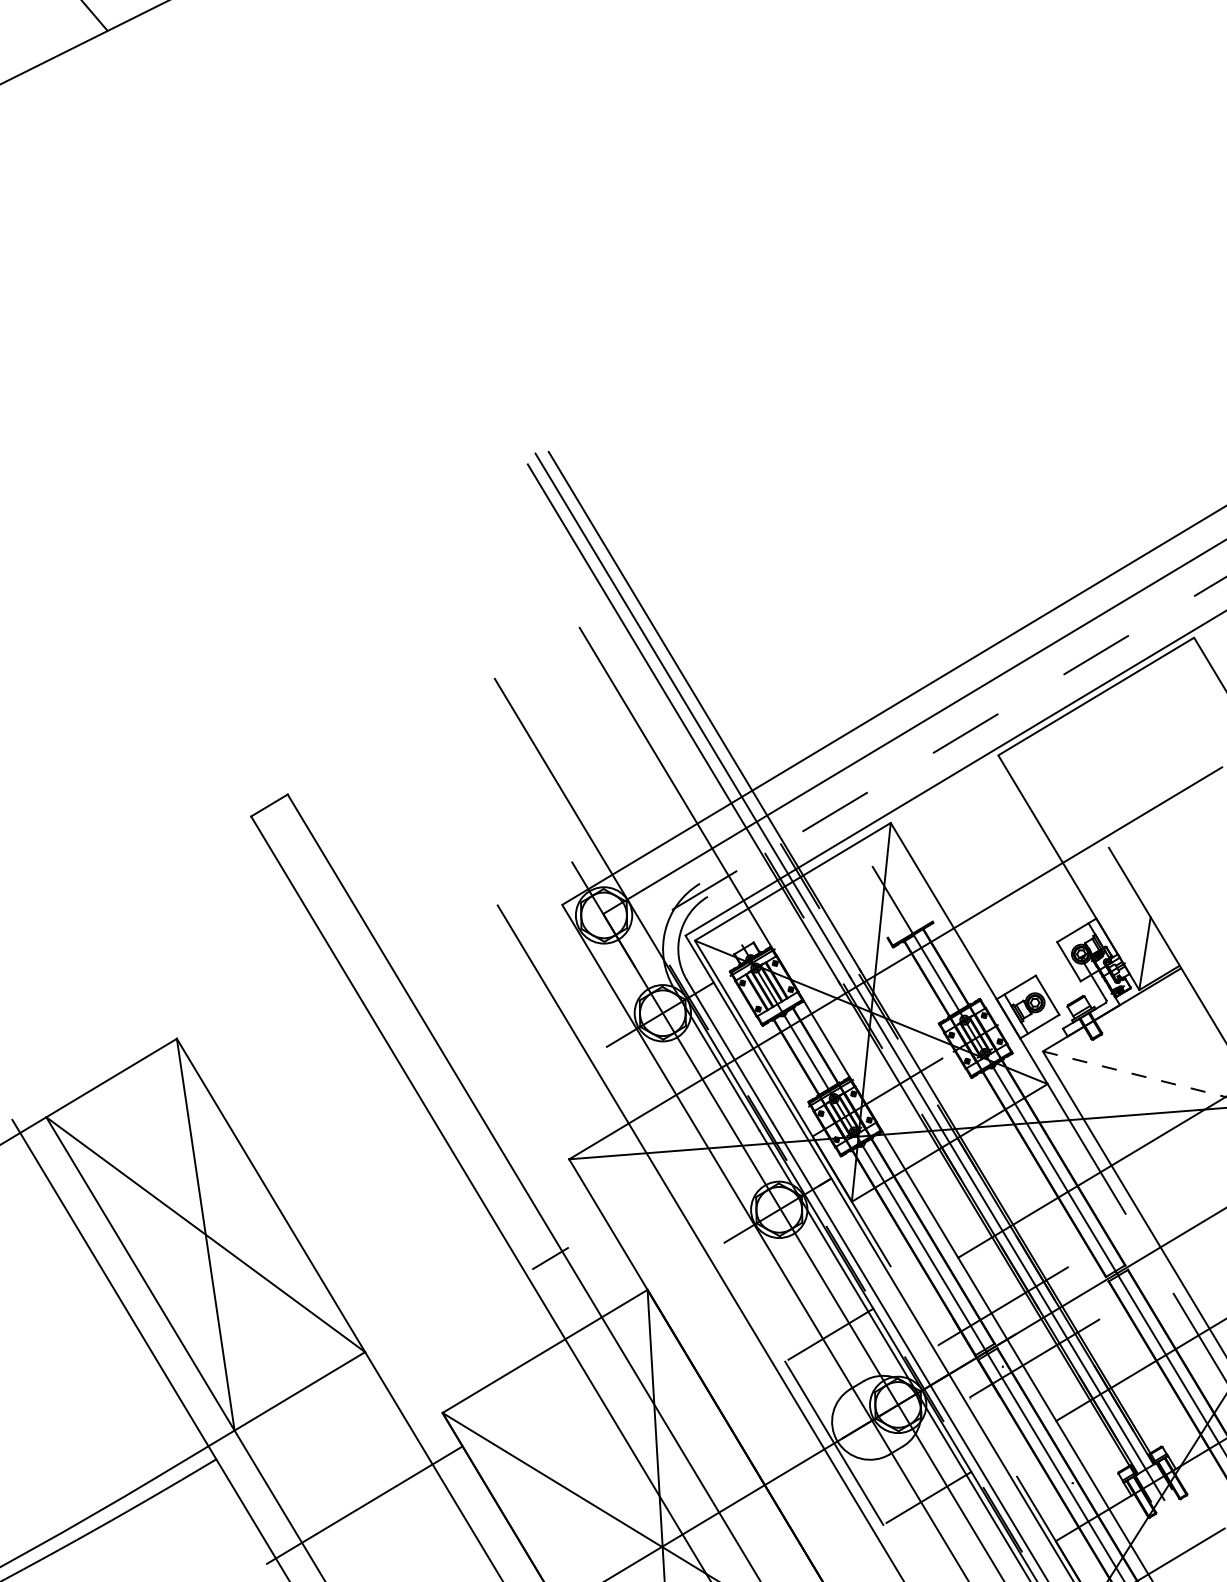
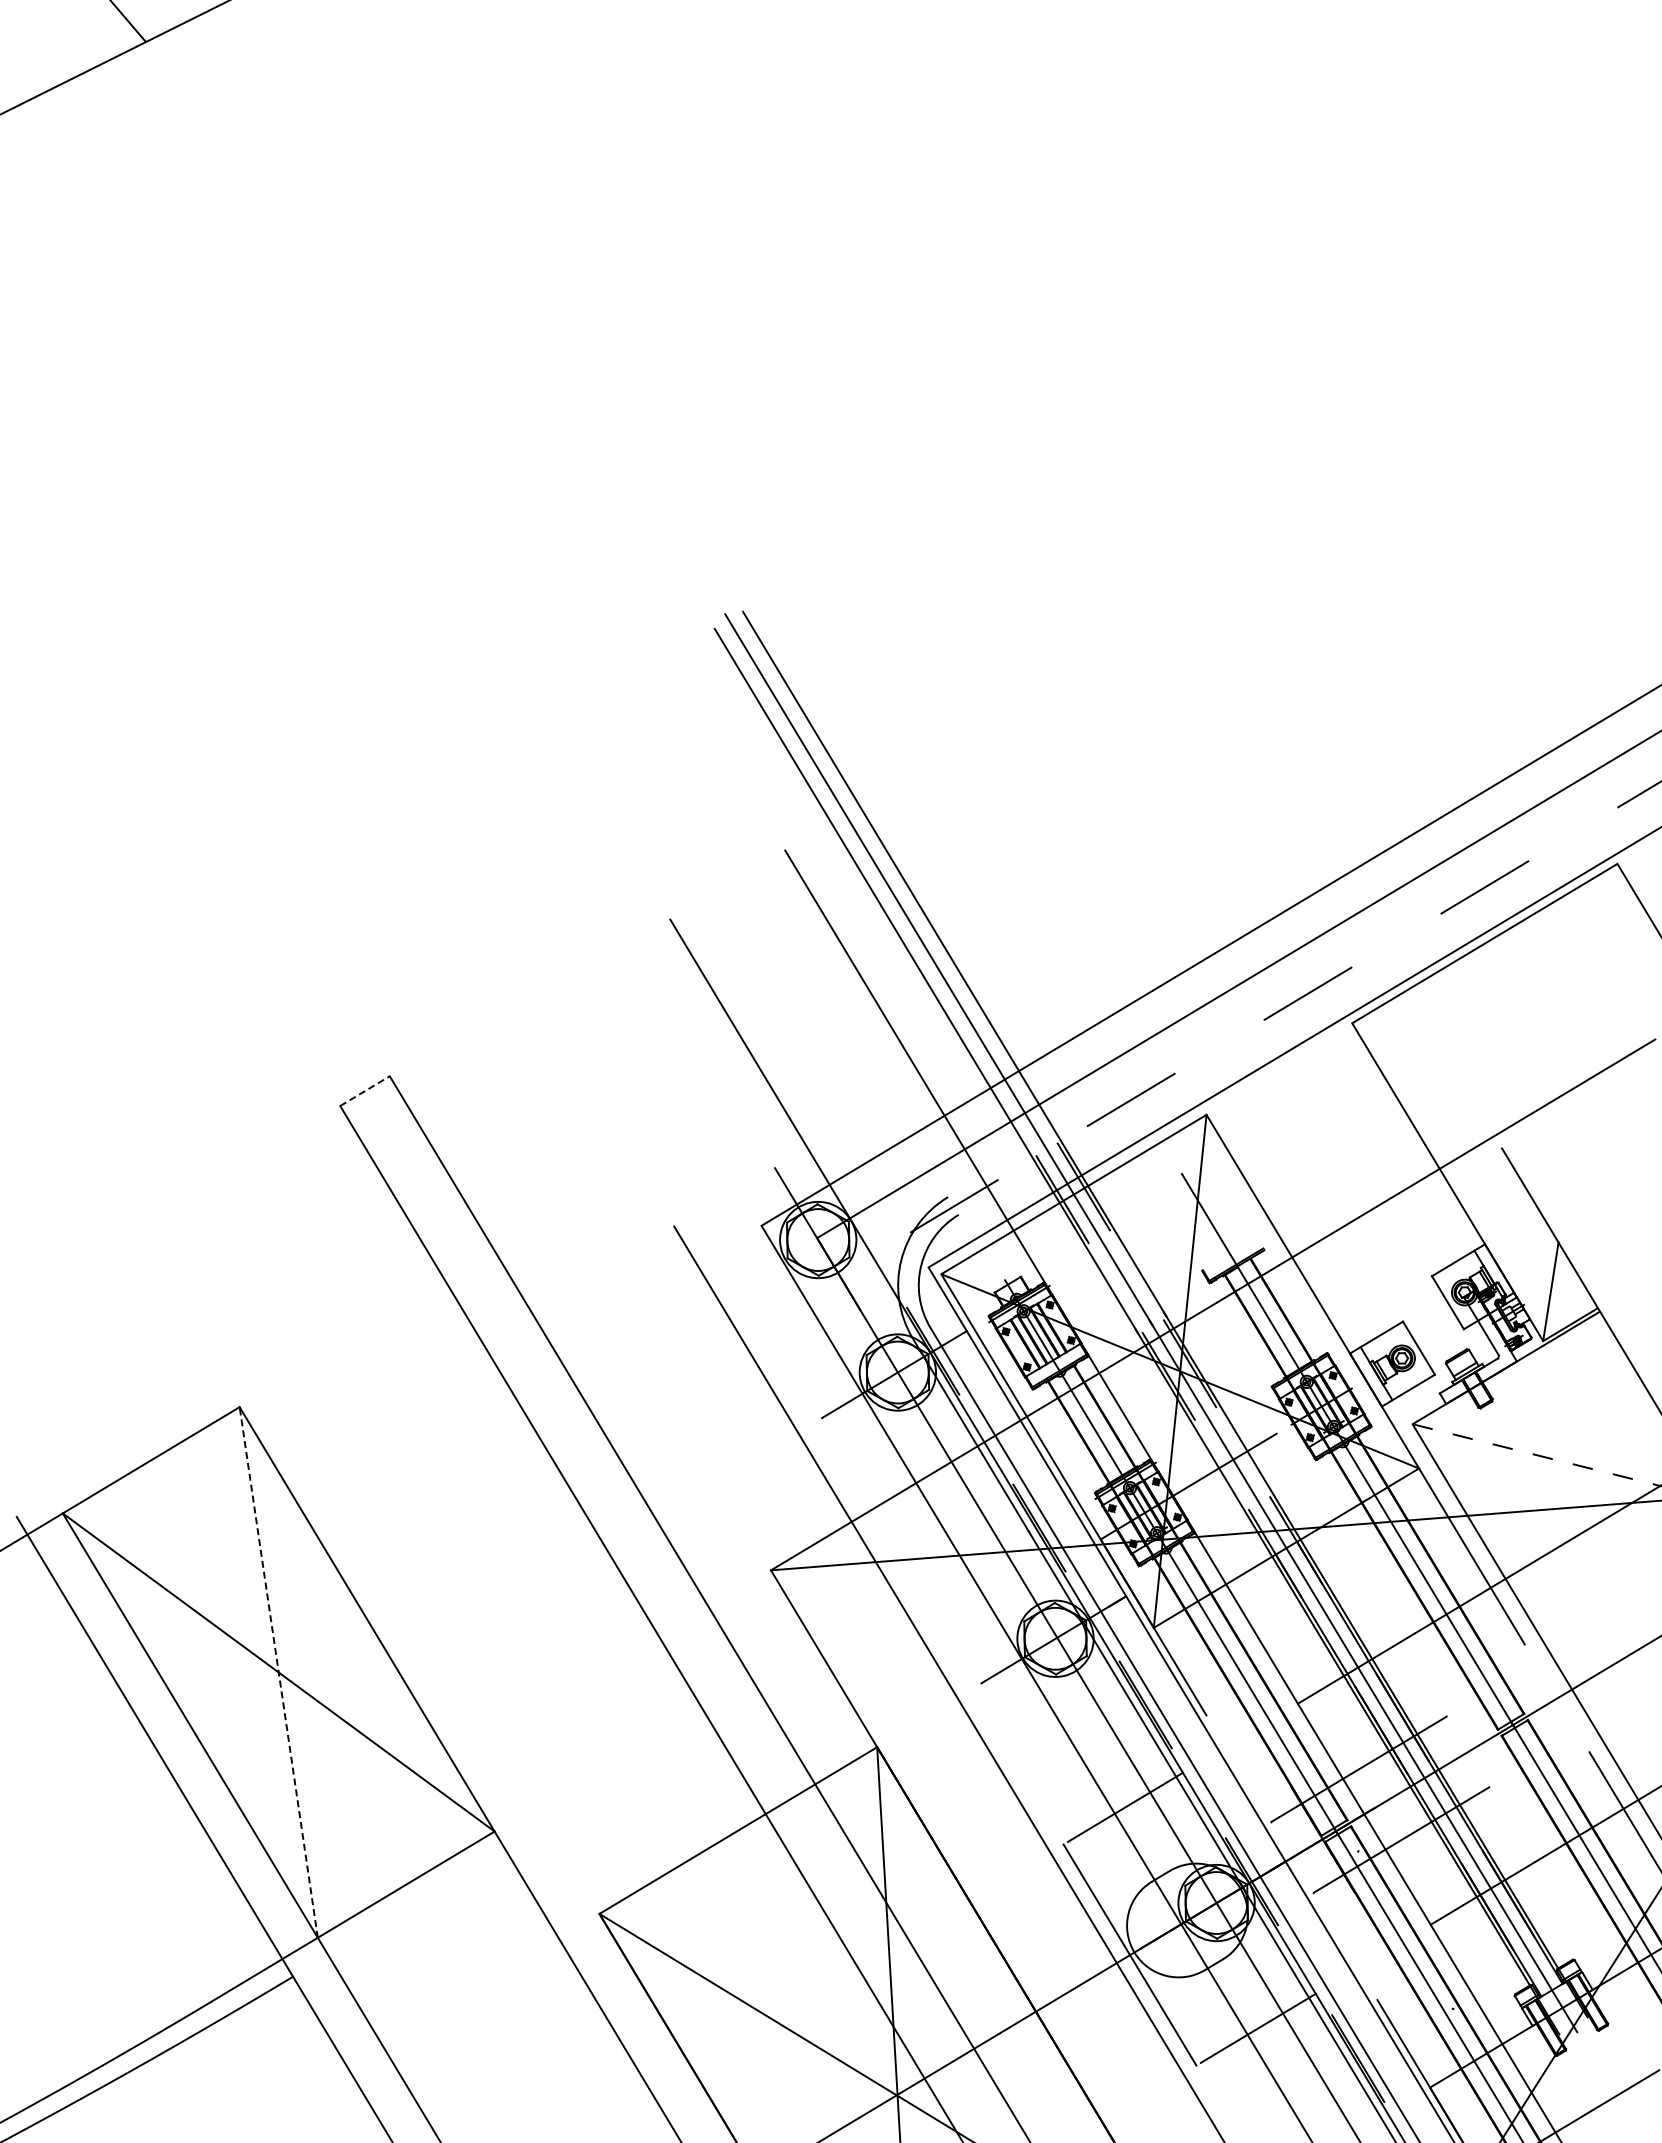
line: (269, 805) -> (365, 1091), solid -> dashed
line: (205, 1233) -> (278, 1671), solid -> dashed
line: (550, 1258) -> (745, 1704), removed
line: (364, 1504) -> (493, 2038), removed

